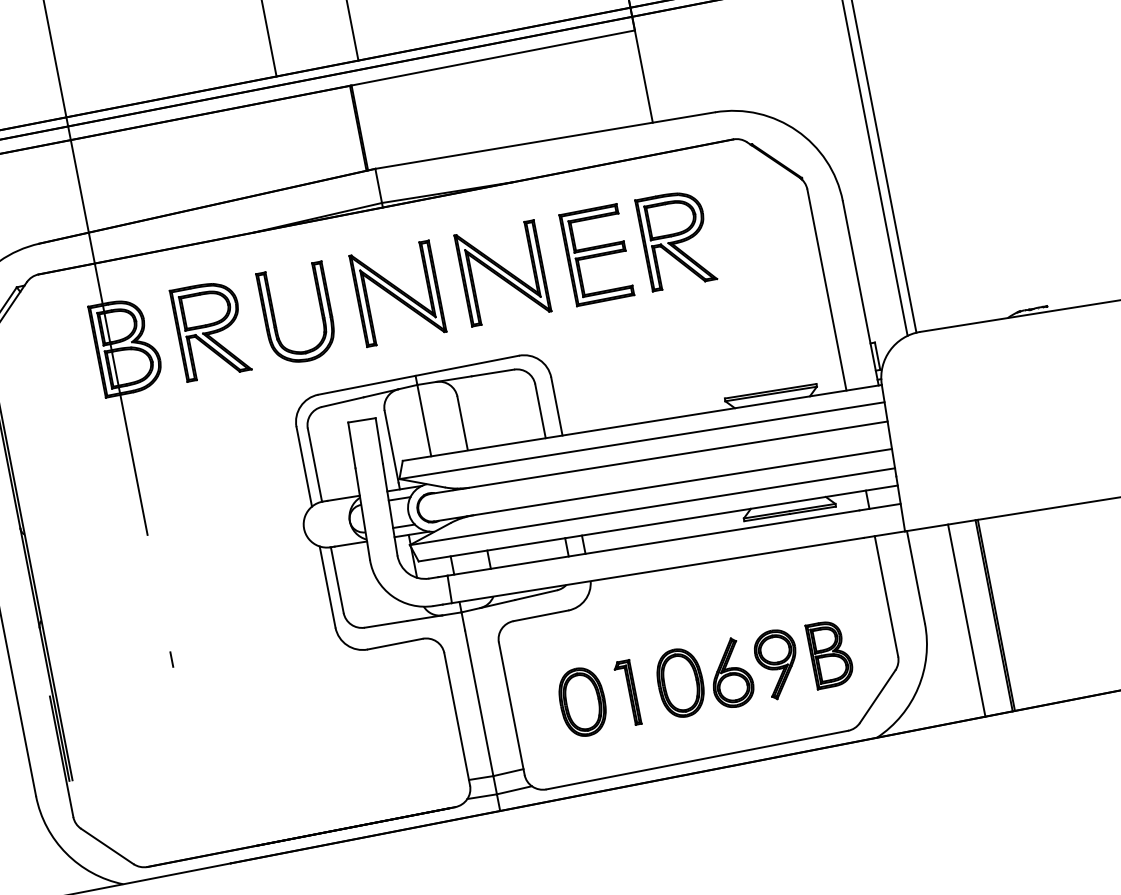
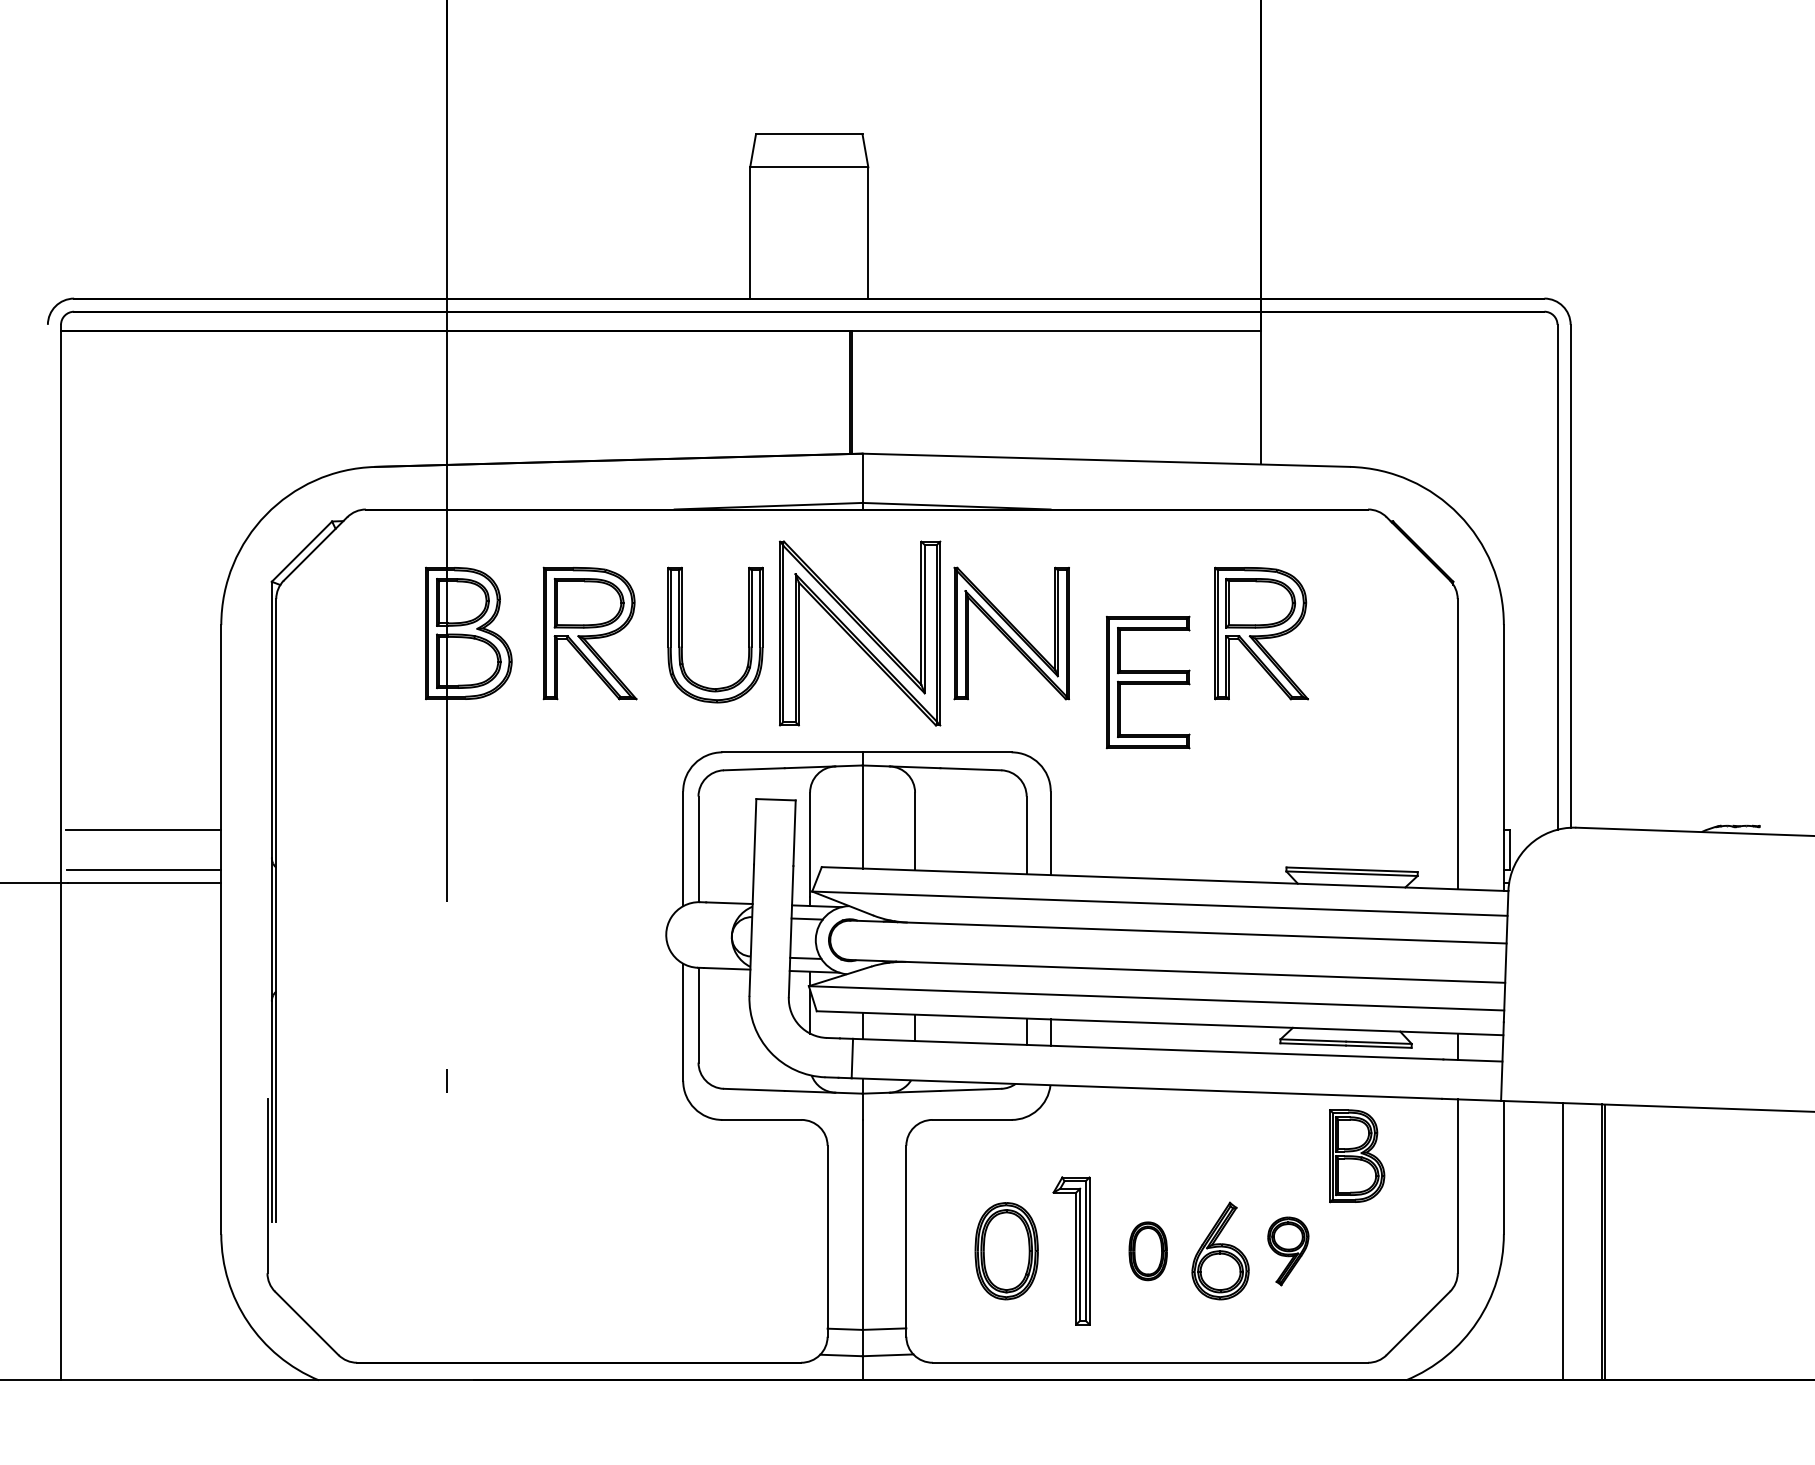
part: (596, 255) -> (1147, 682), moved
part: (398, 293) -> (860, 633), size x1.4
part: (830, 654) -> (1357, 1156), moved
part: (778, 664) -> (1288, 1251), size x0.7
part: (680, 683) -> (1148, 1251), size x0.6
part: (627, 693) -> (1071, 1251), size x1.6

